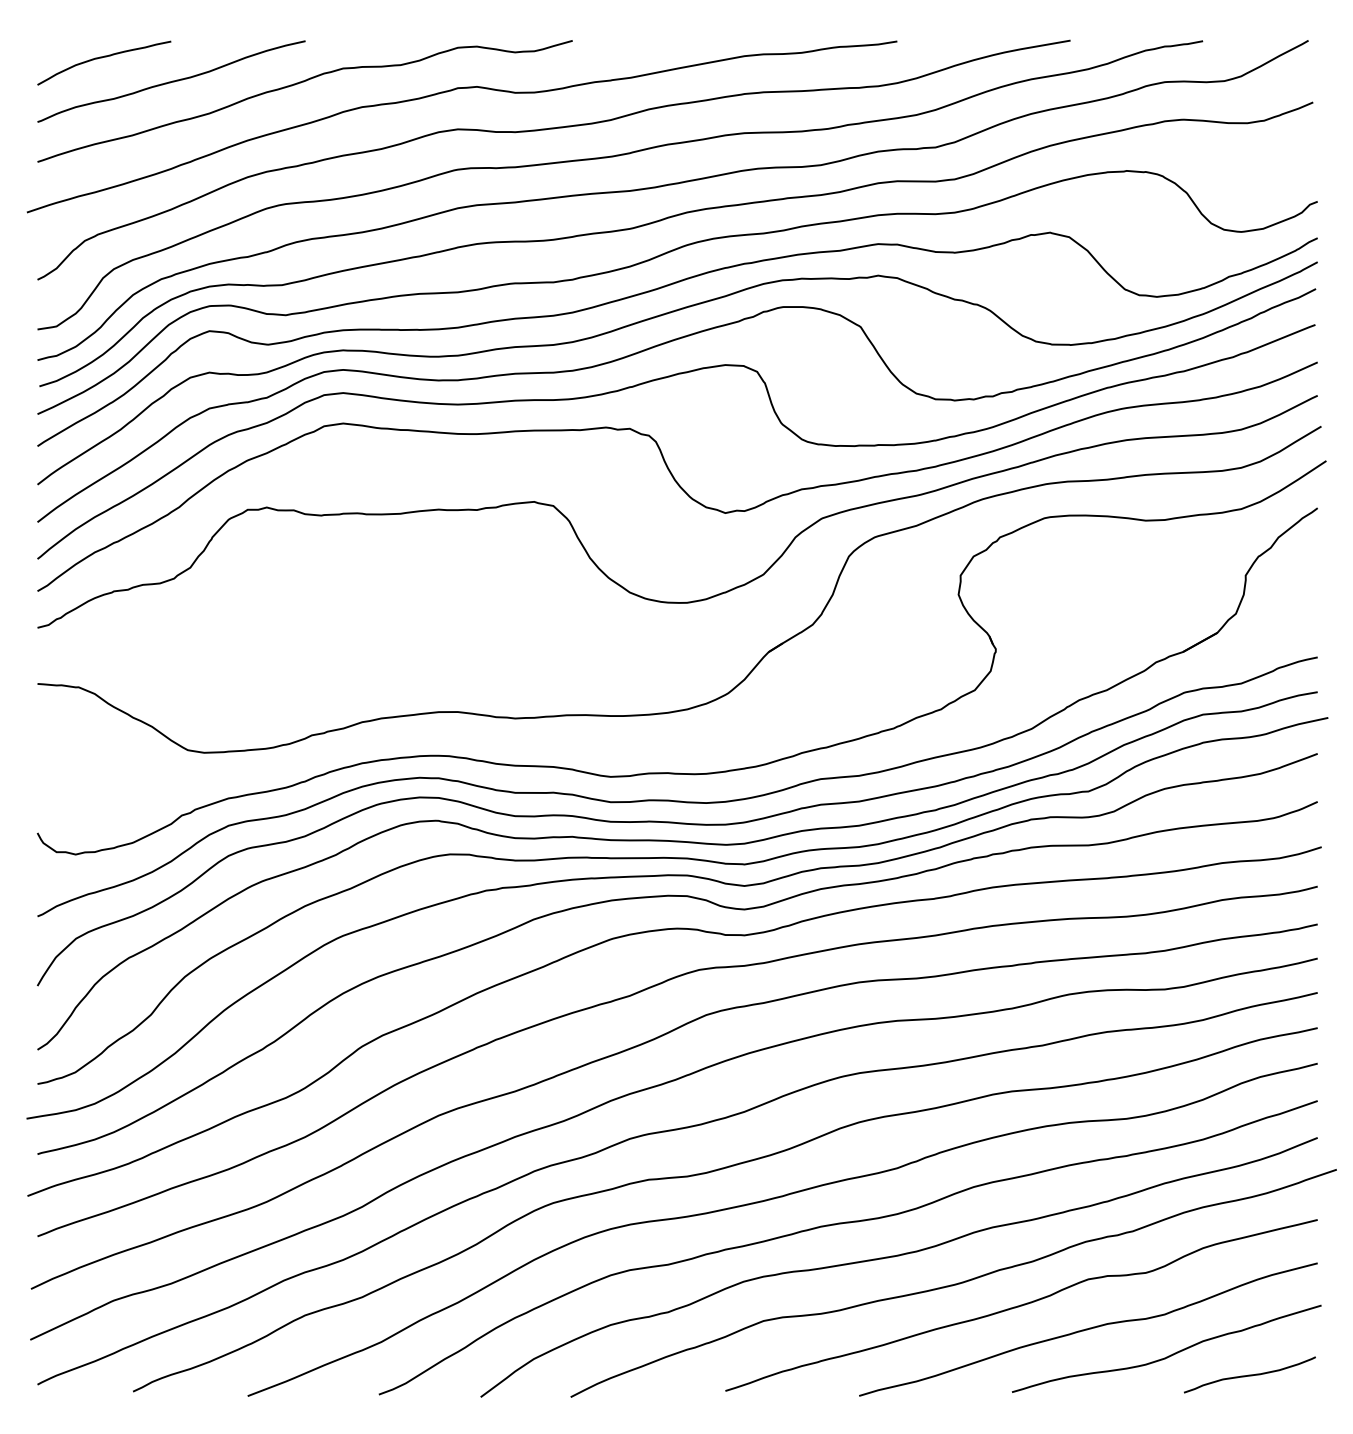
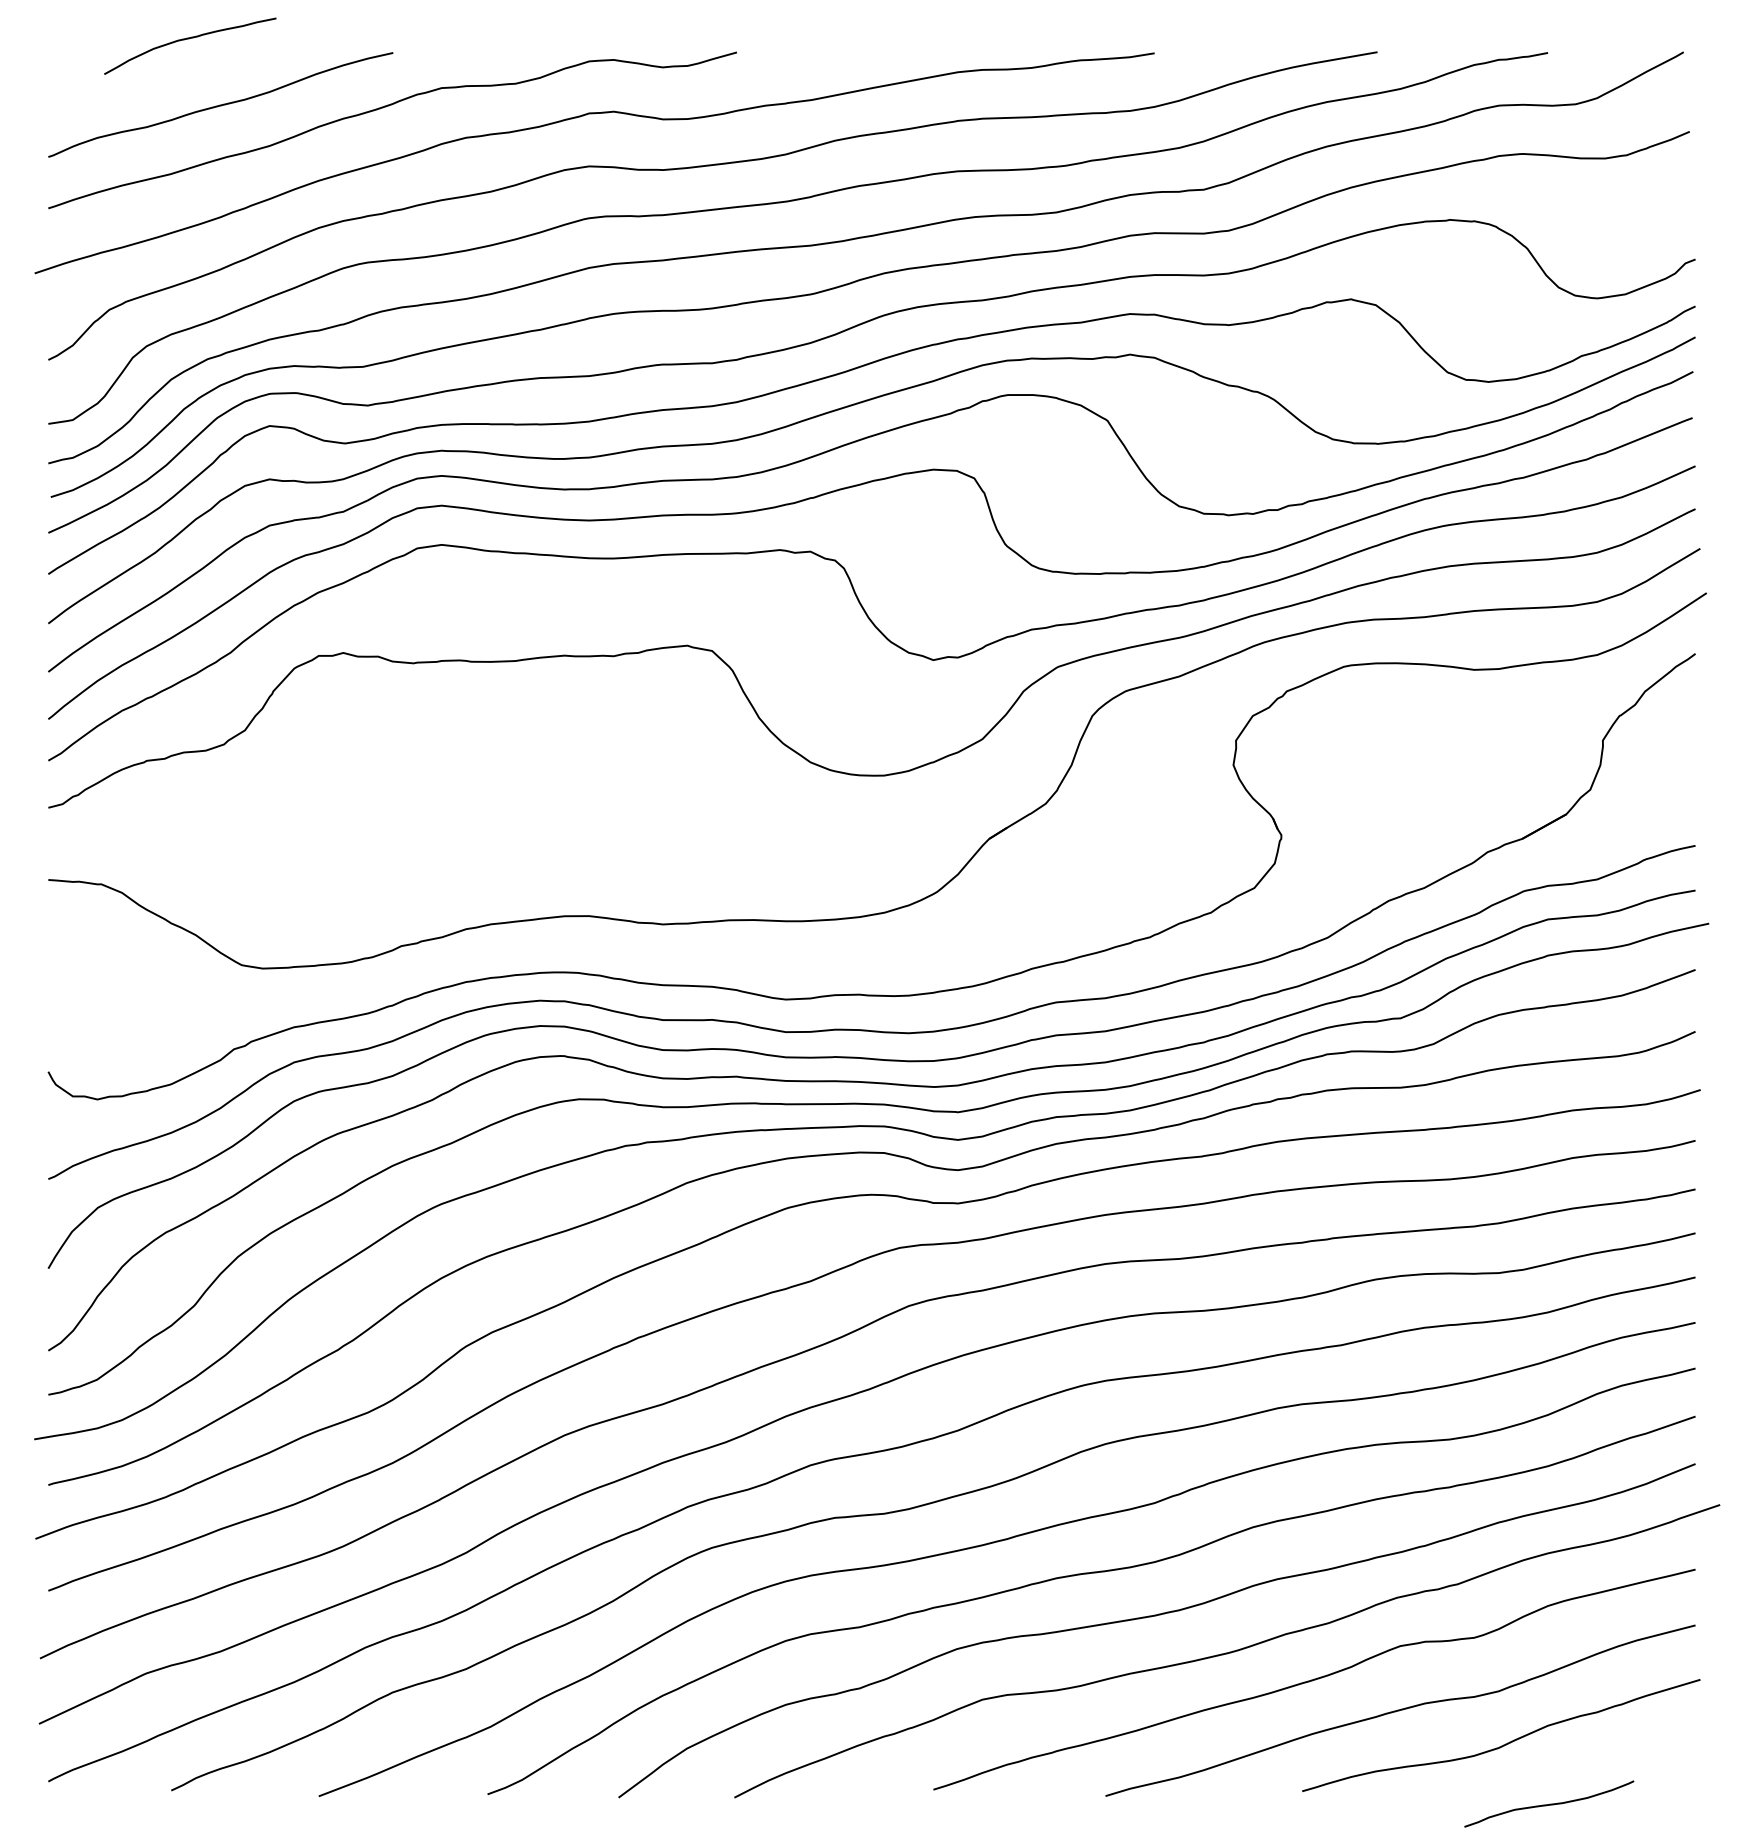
curve: (103, 57) -> (189, 39), moved
curve: (1250, 1374) -> (1549, 1803), moved

